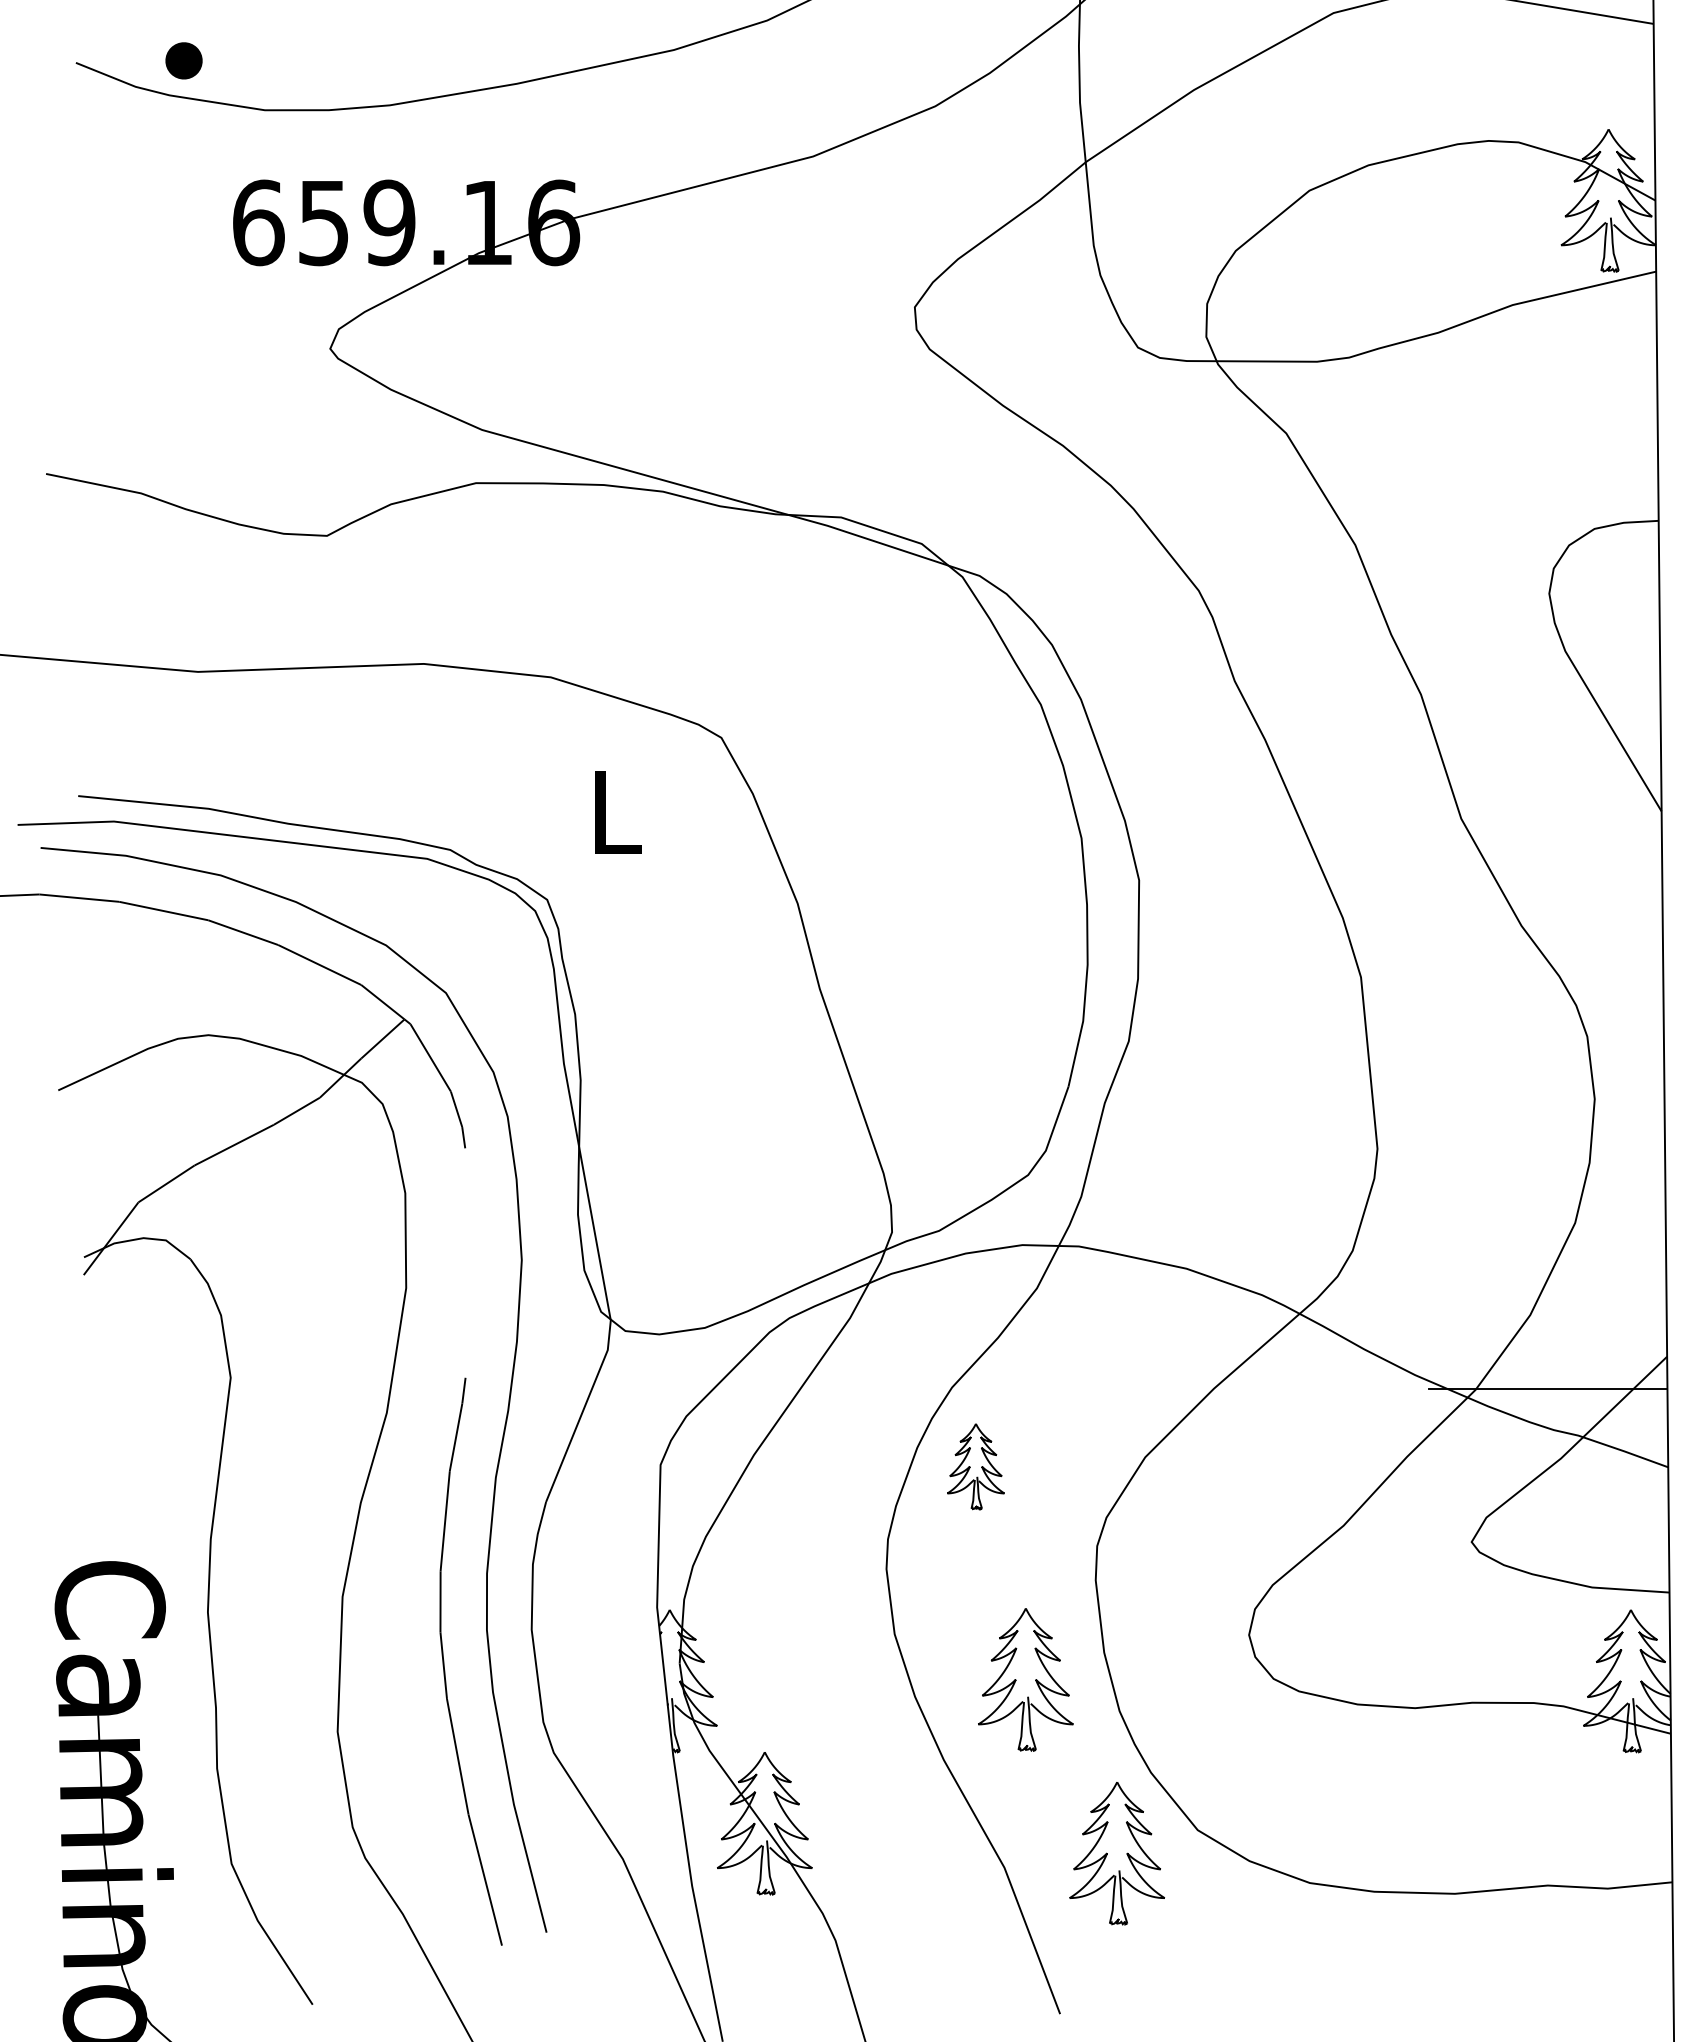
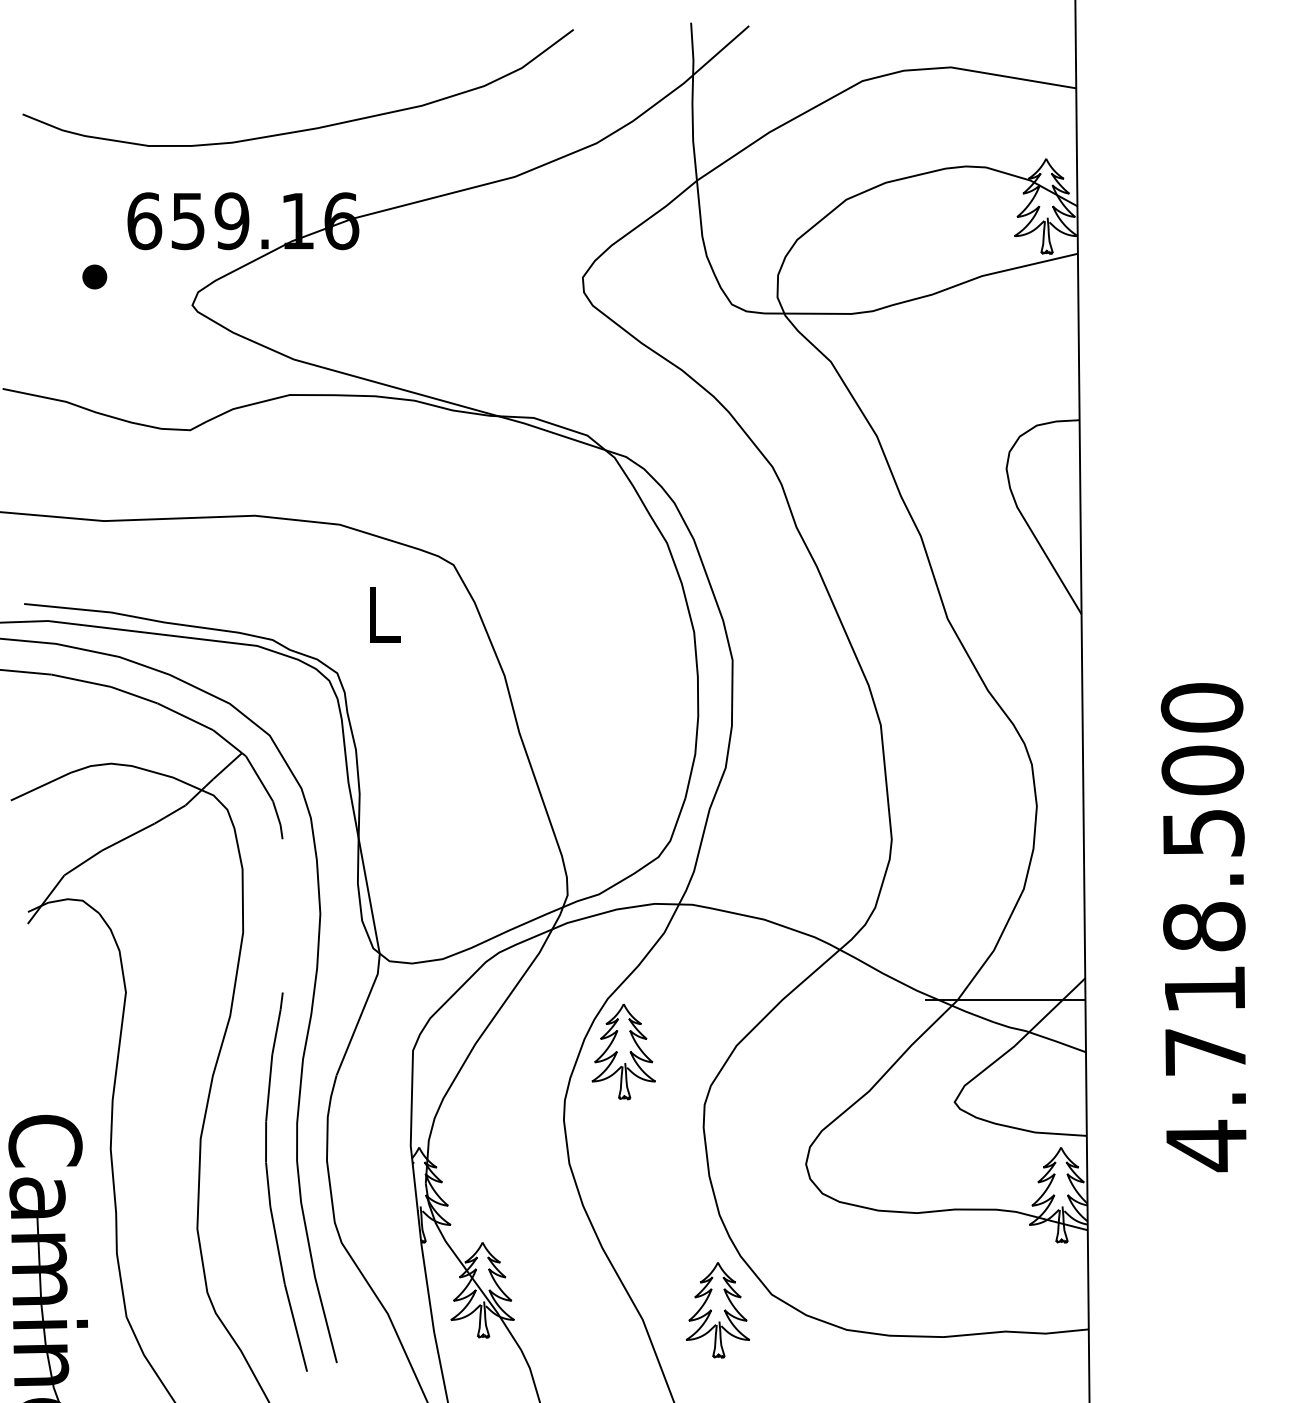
part: (183, 60) -> (94, 276), moved
part: (975, 1466) -> (623, 1051), size x1.67
part: (1025, 1680) -> (656, 1194), removed

